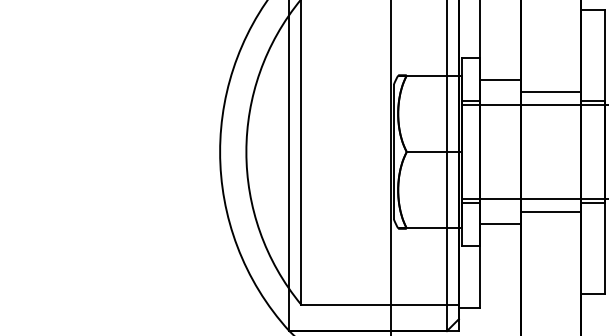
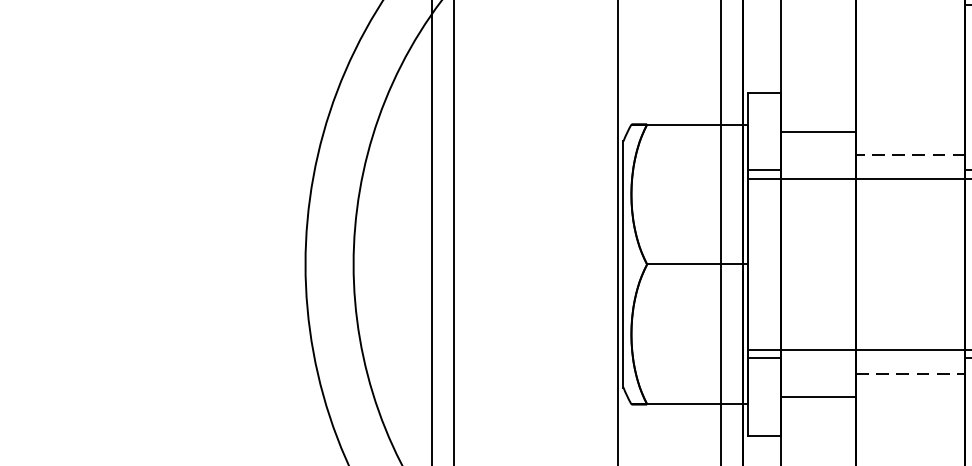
line: (550, 92) -> (910, 155), solid -> dashed
line: (550, 211) -> (910, 373), solid -> dashed

